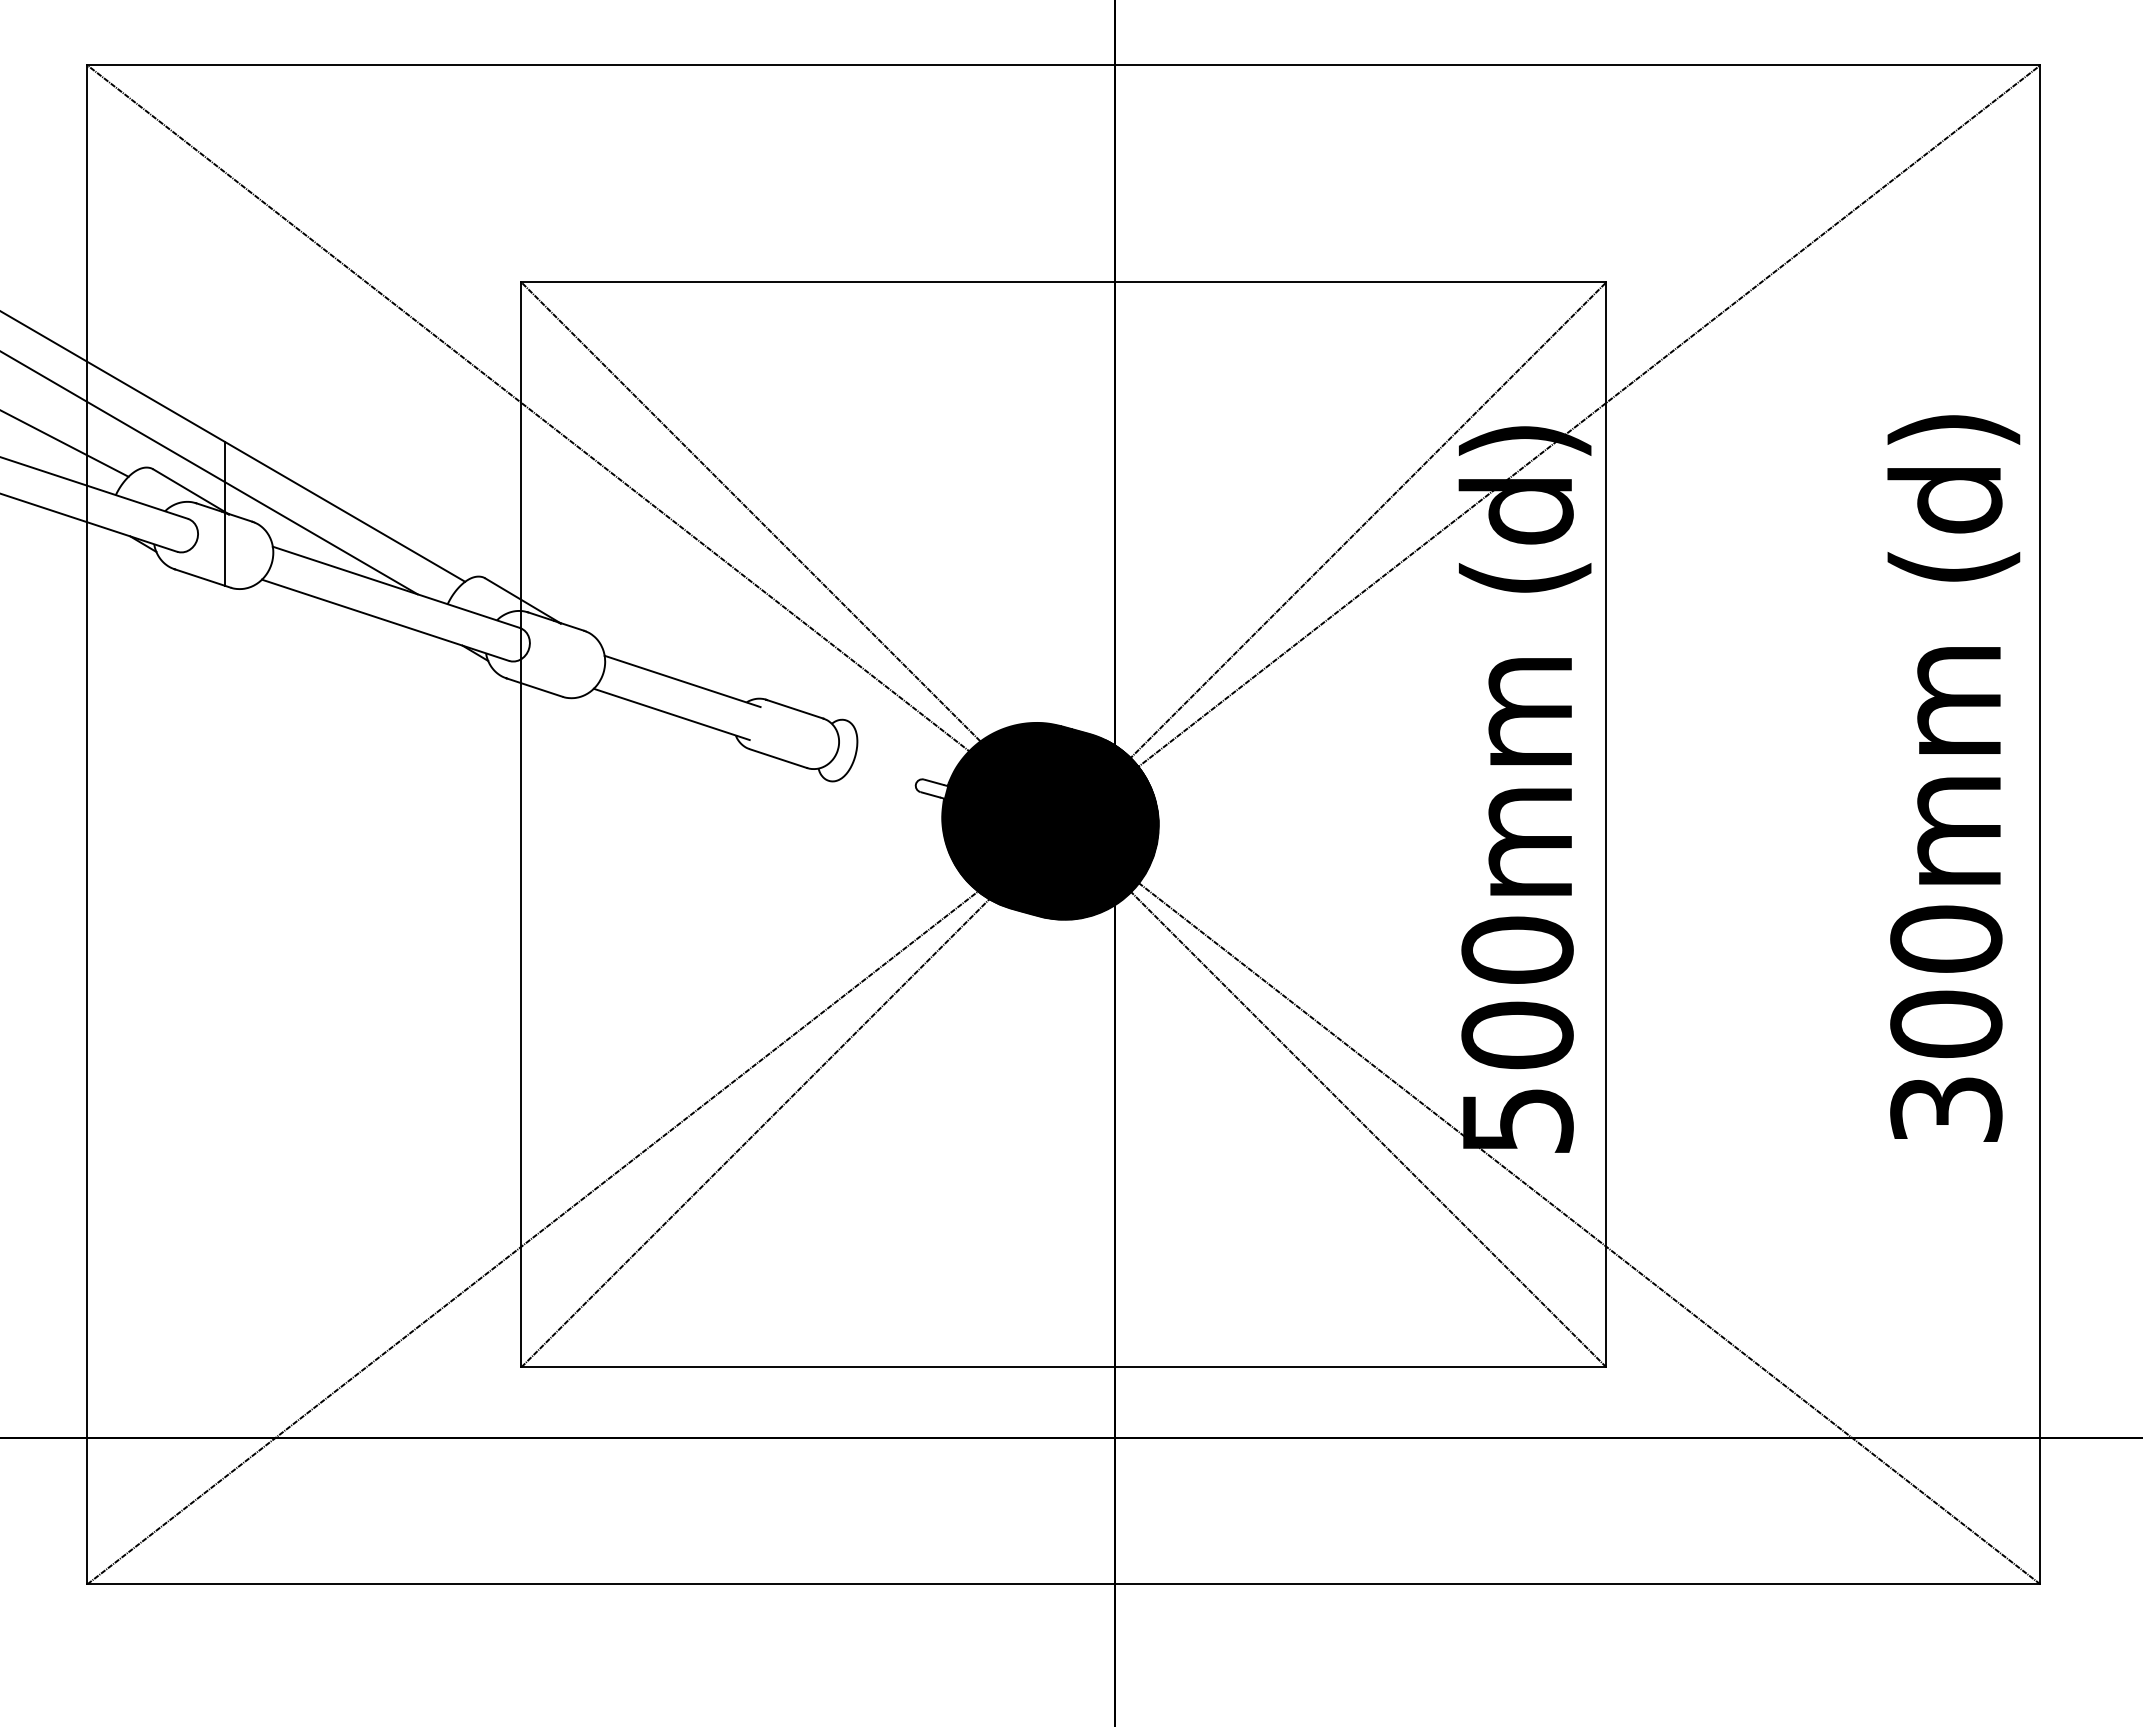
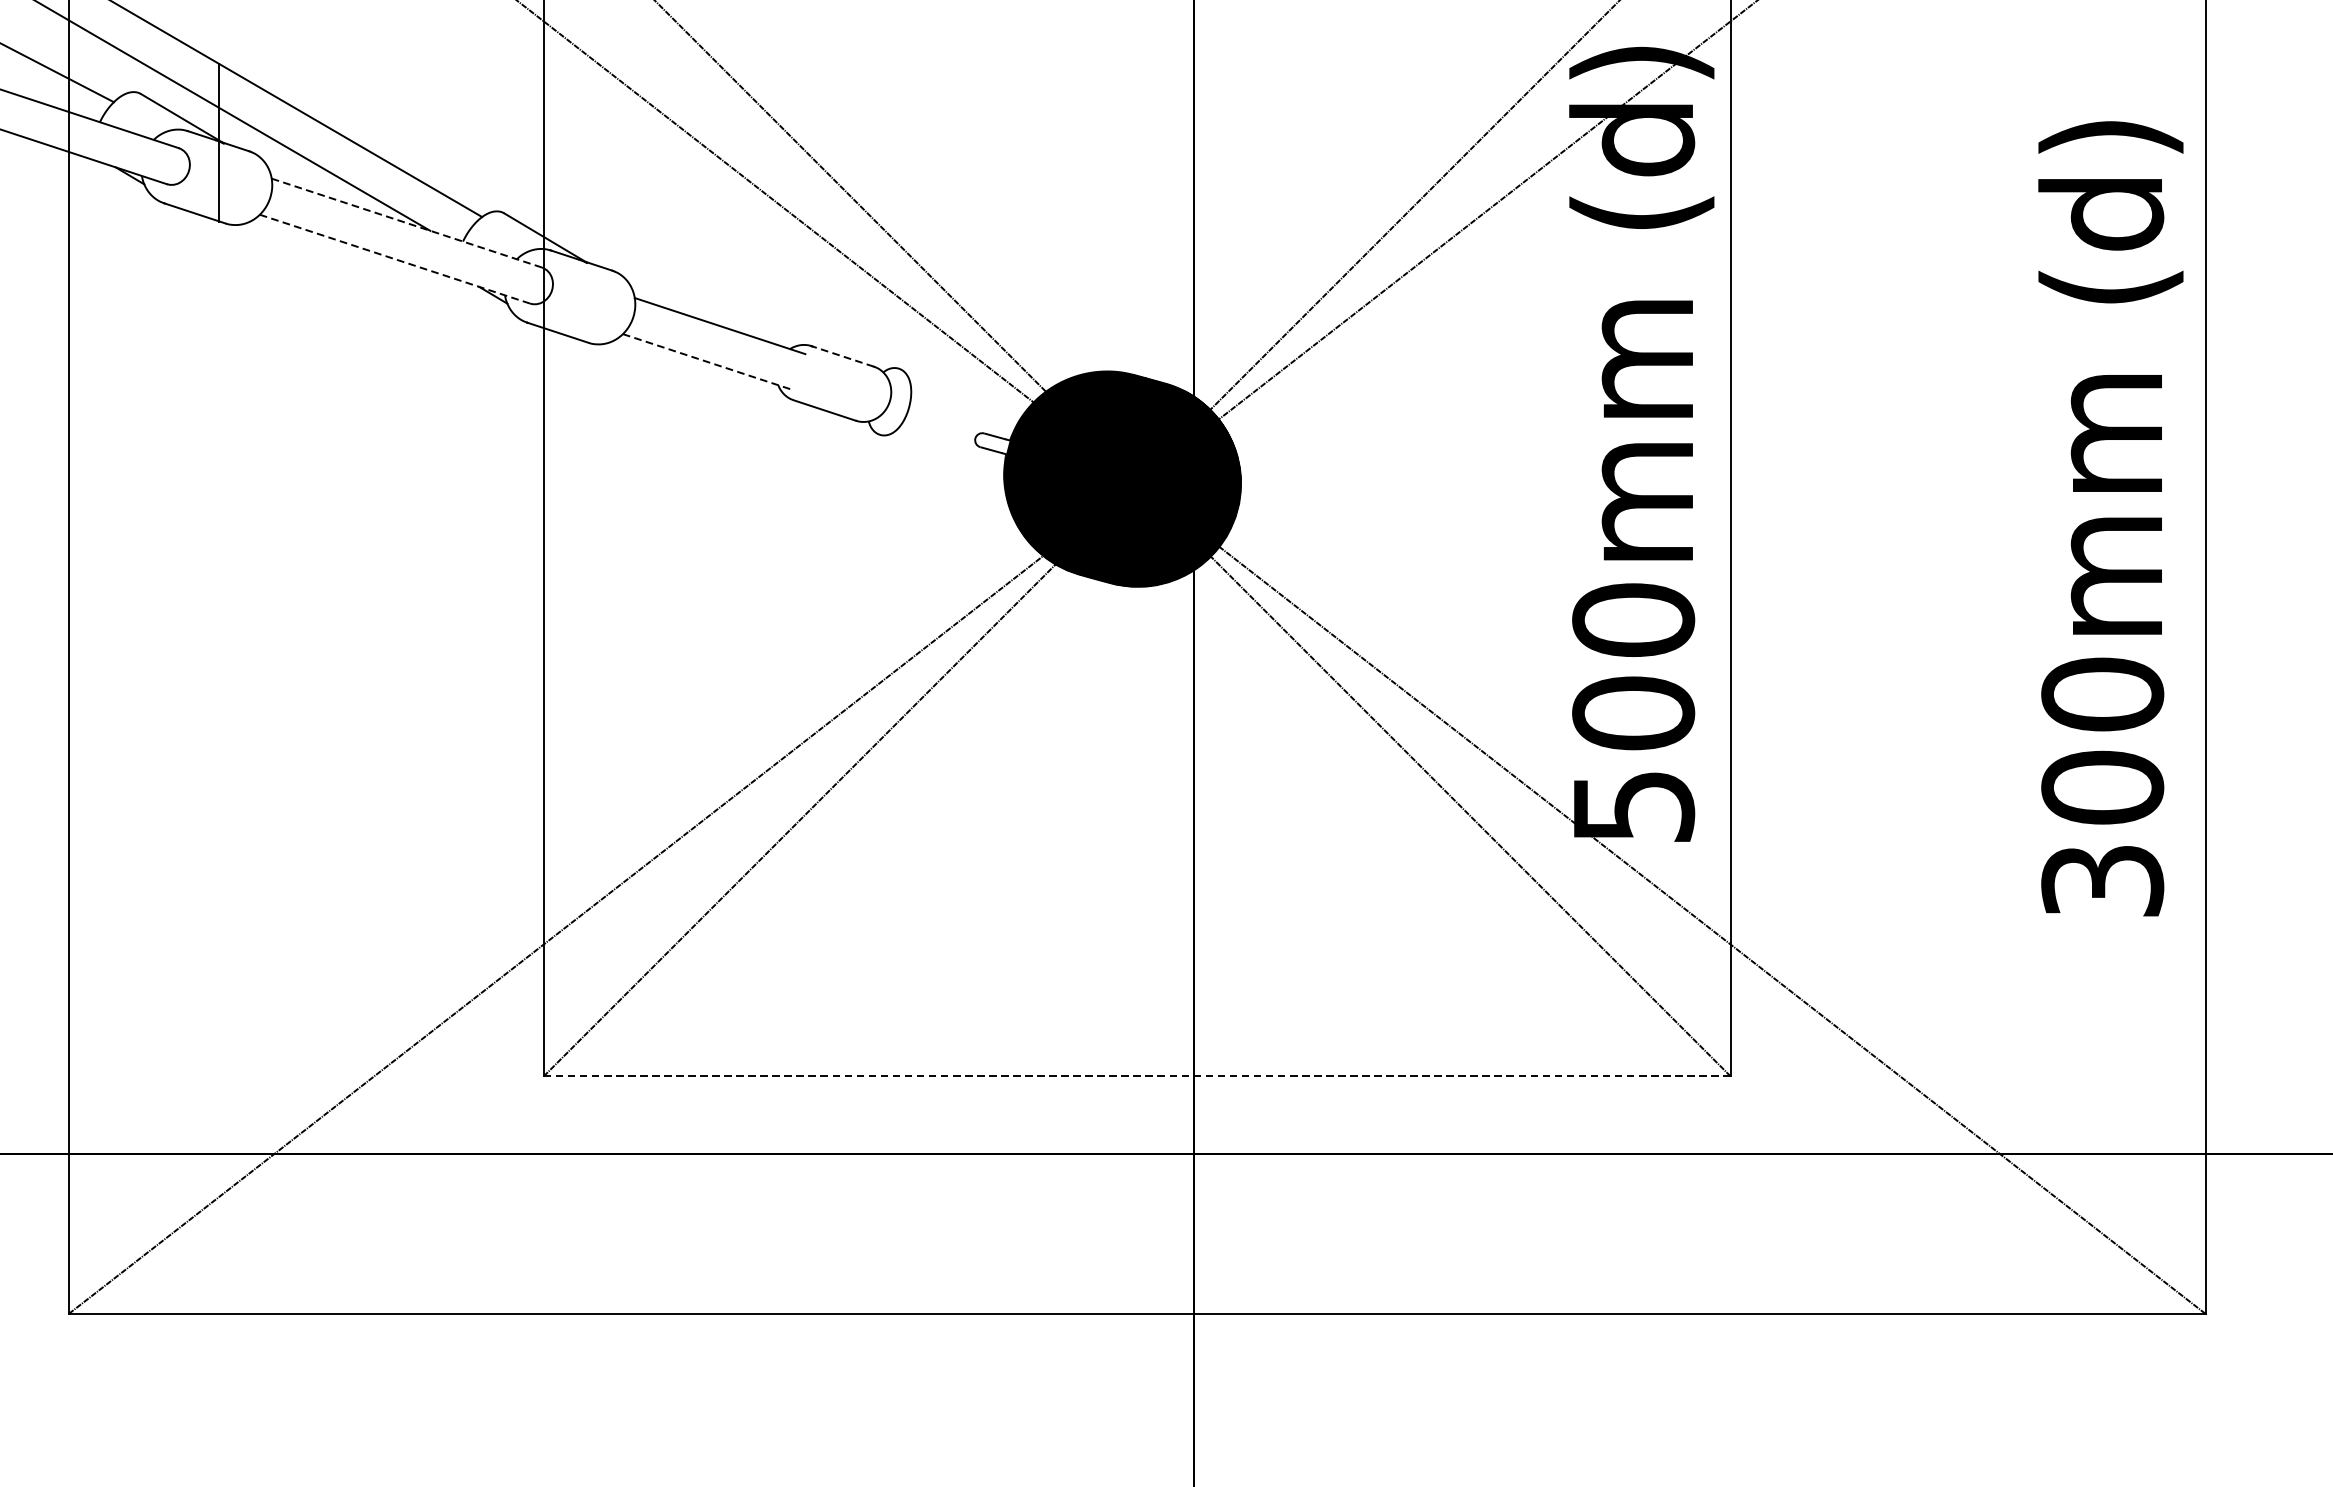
line: (395, 587) -> (405, 223), solid -> dashed
line: (385, 620) -> (394, 259), solid -> dashed
line: (794, 709) -> (842, 356), solid -> dashed
line: (672, 714) -> (708, 362), solid -> dashed
text: (1953, 778) -> (2110, 518), moved
line: (1064, 1367) -> (1137, 1076), solid -> dashed

